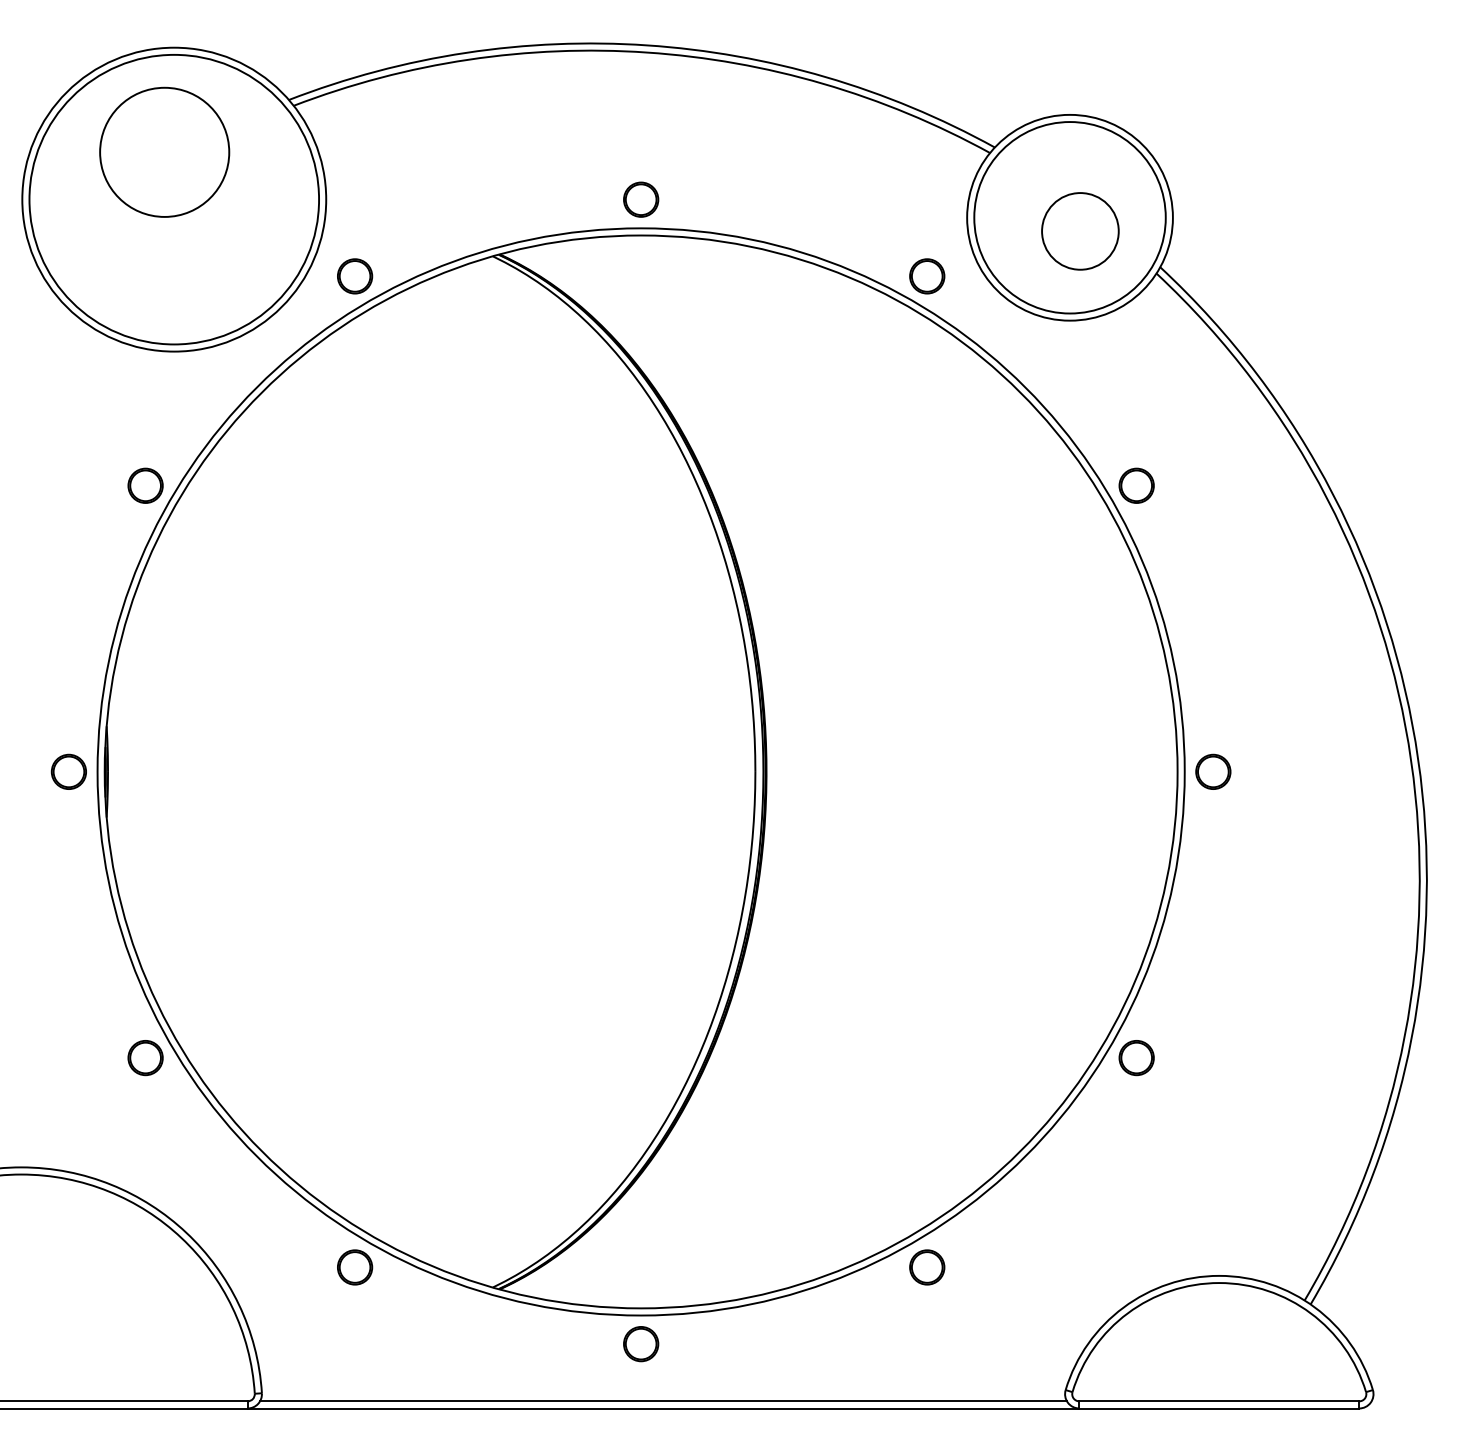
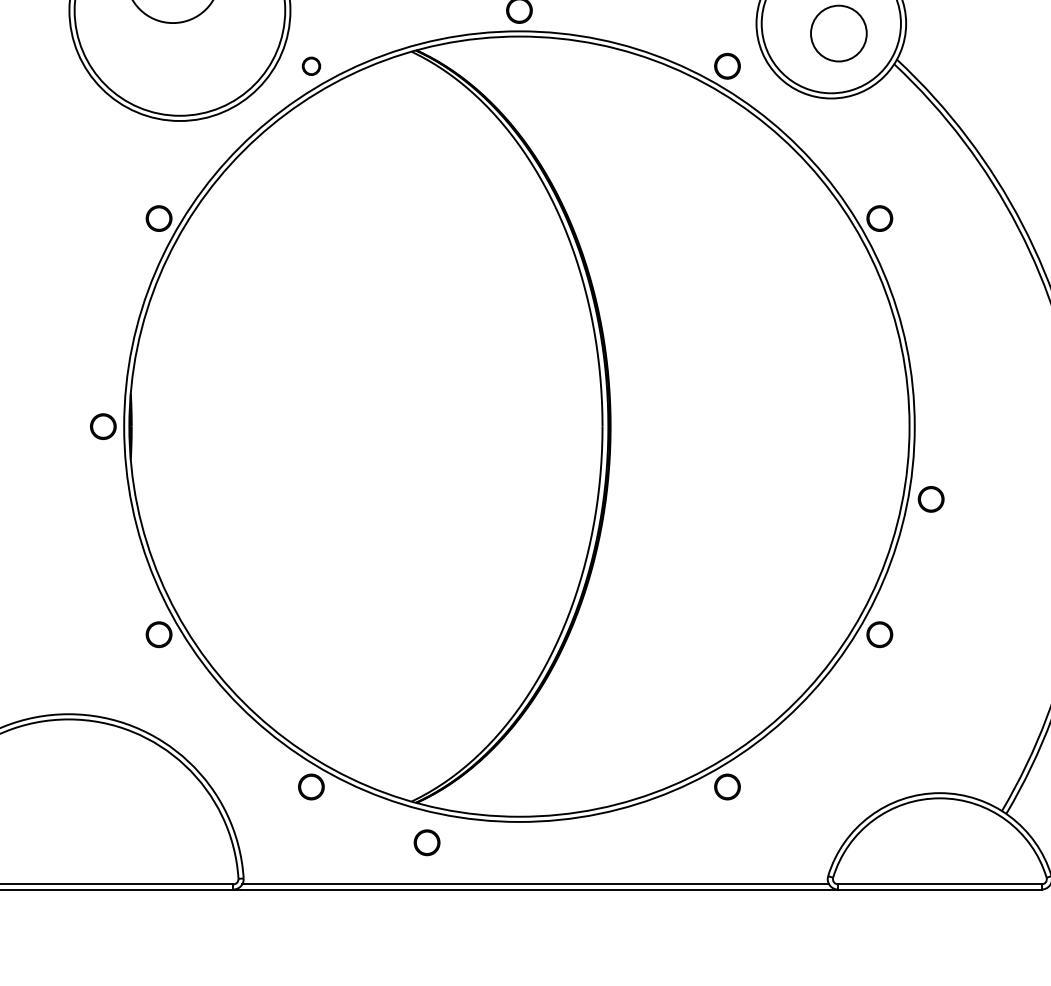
part: (355, 276) -> (311, 66), size x0.7
part: (1213, 771) -> (931, 499), moved
part: (641, 1344) -> (427, 843), moved

